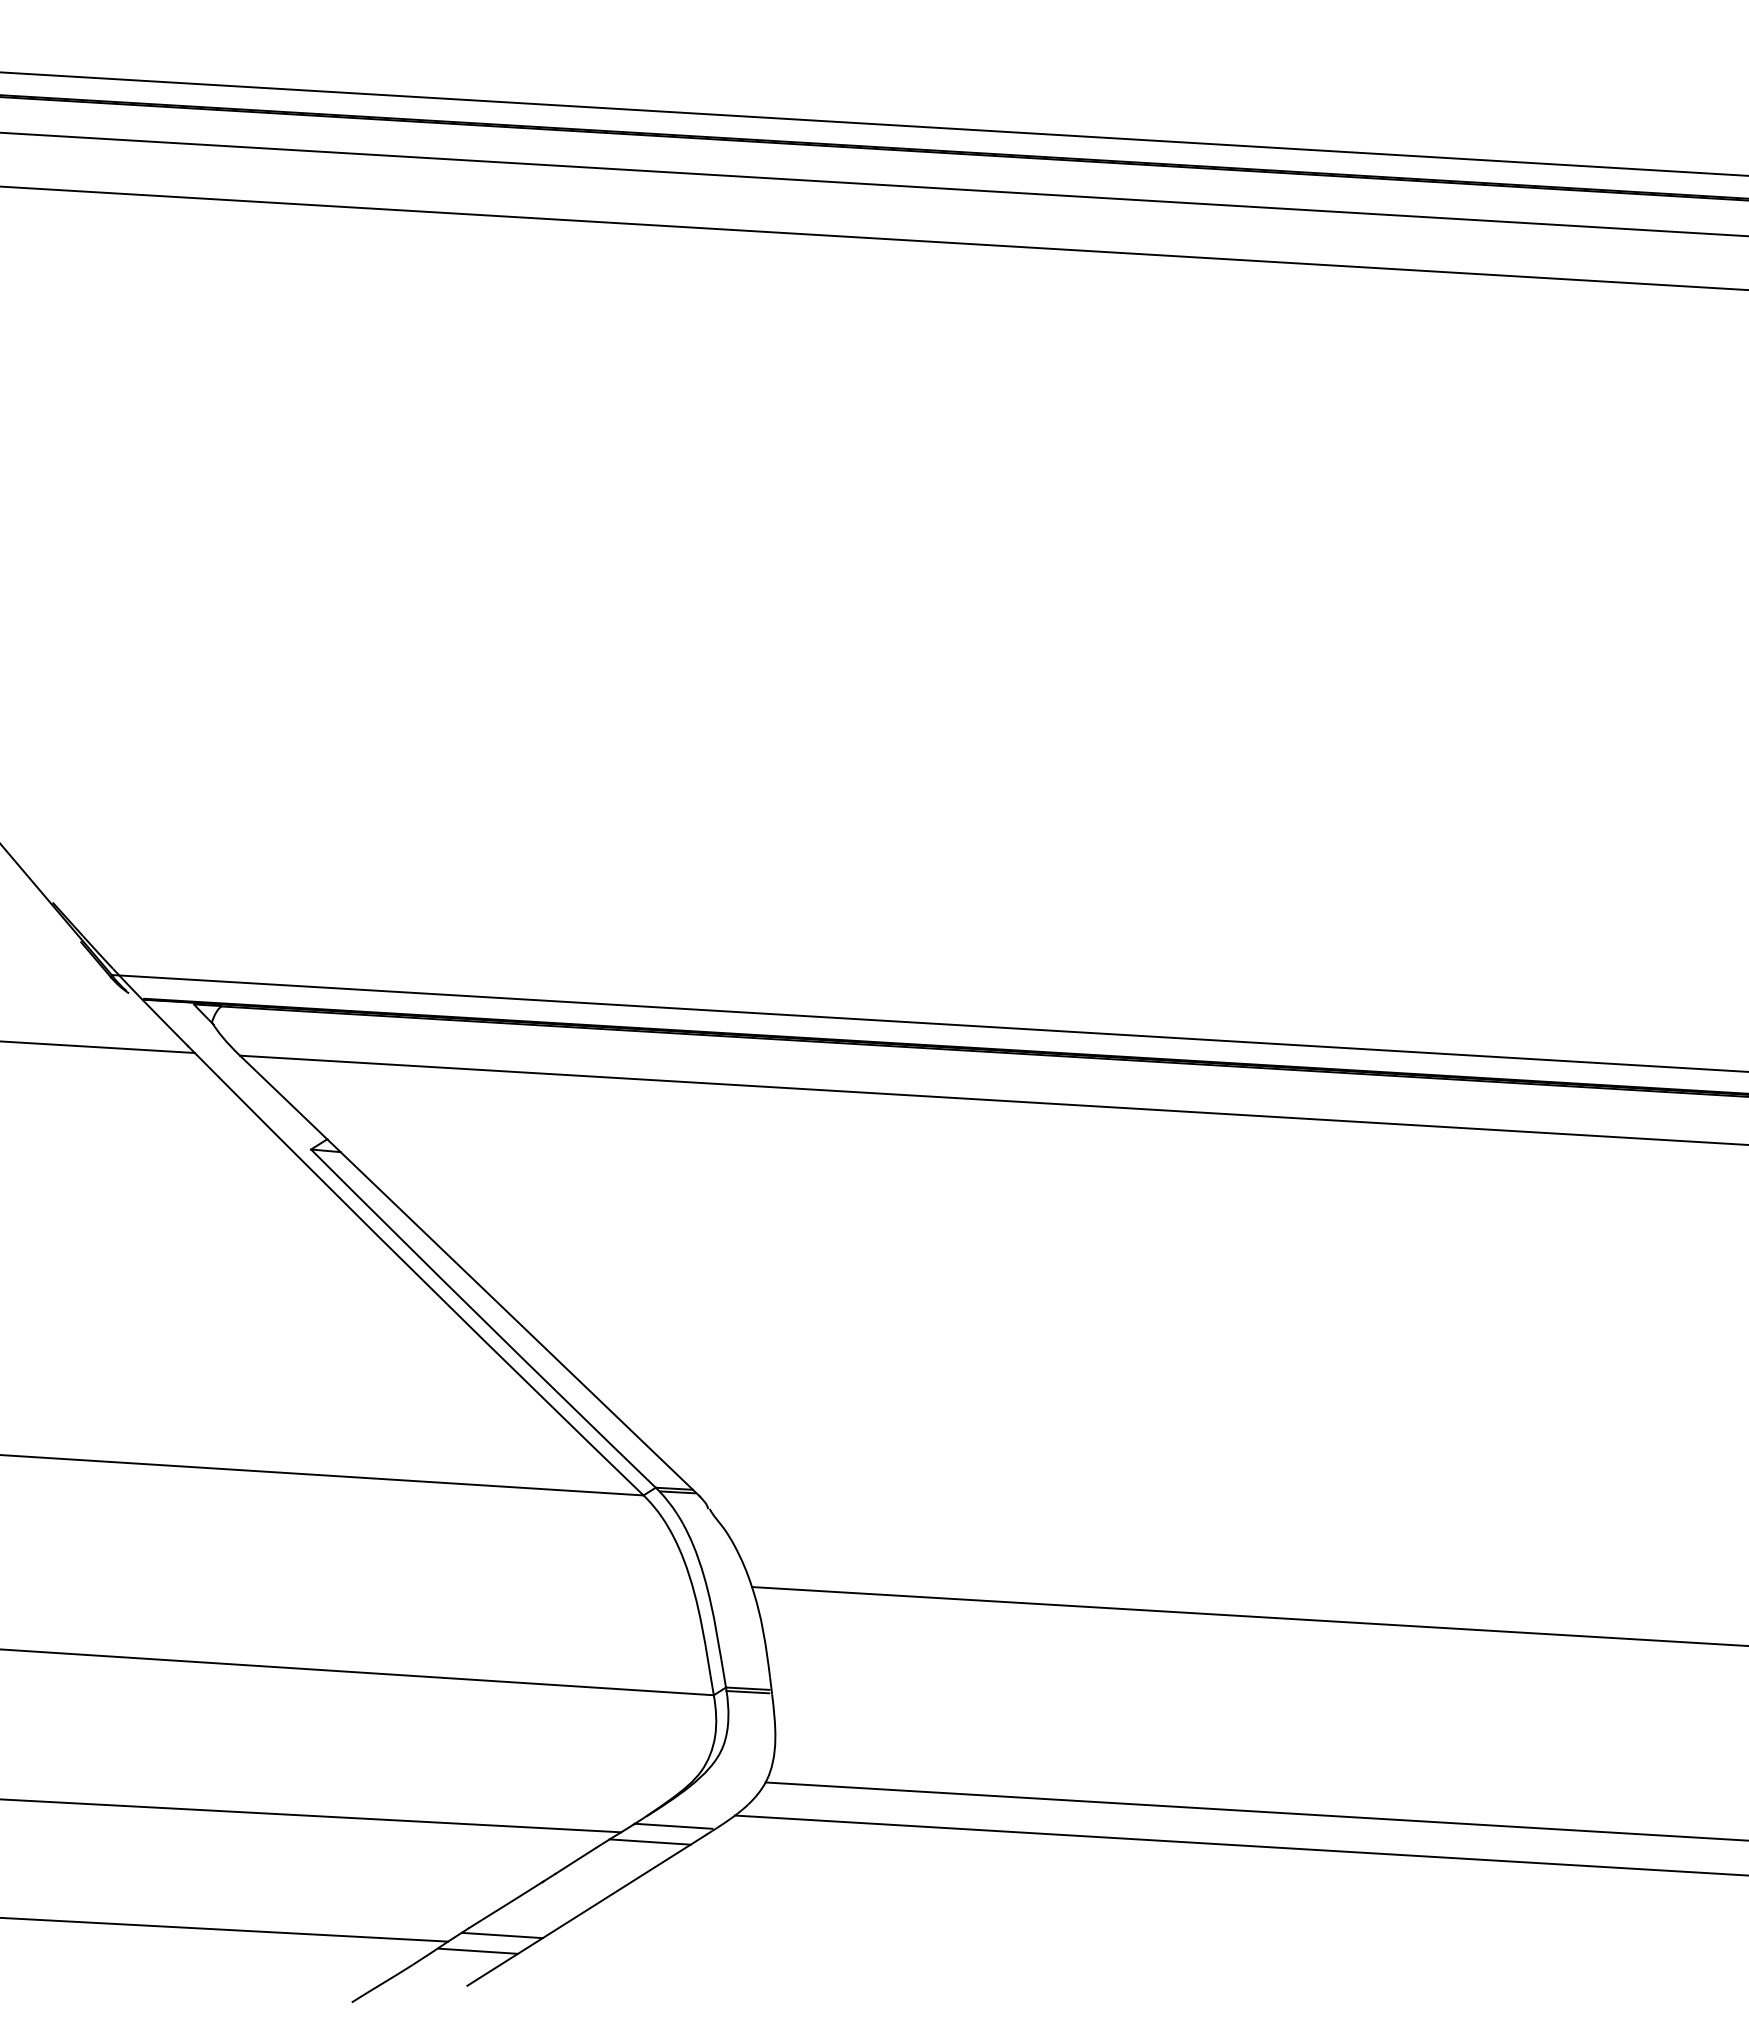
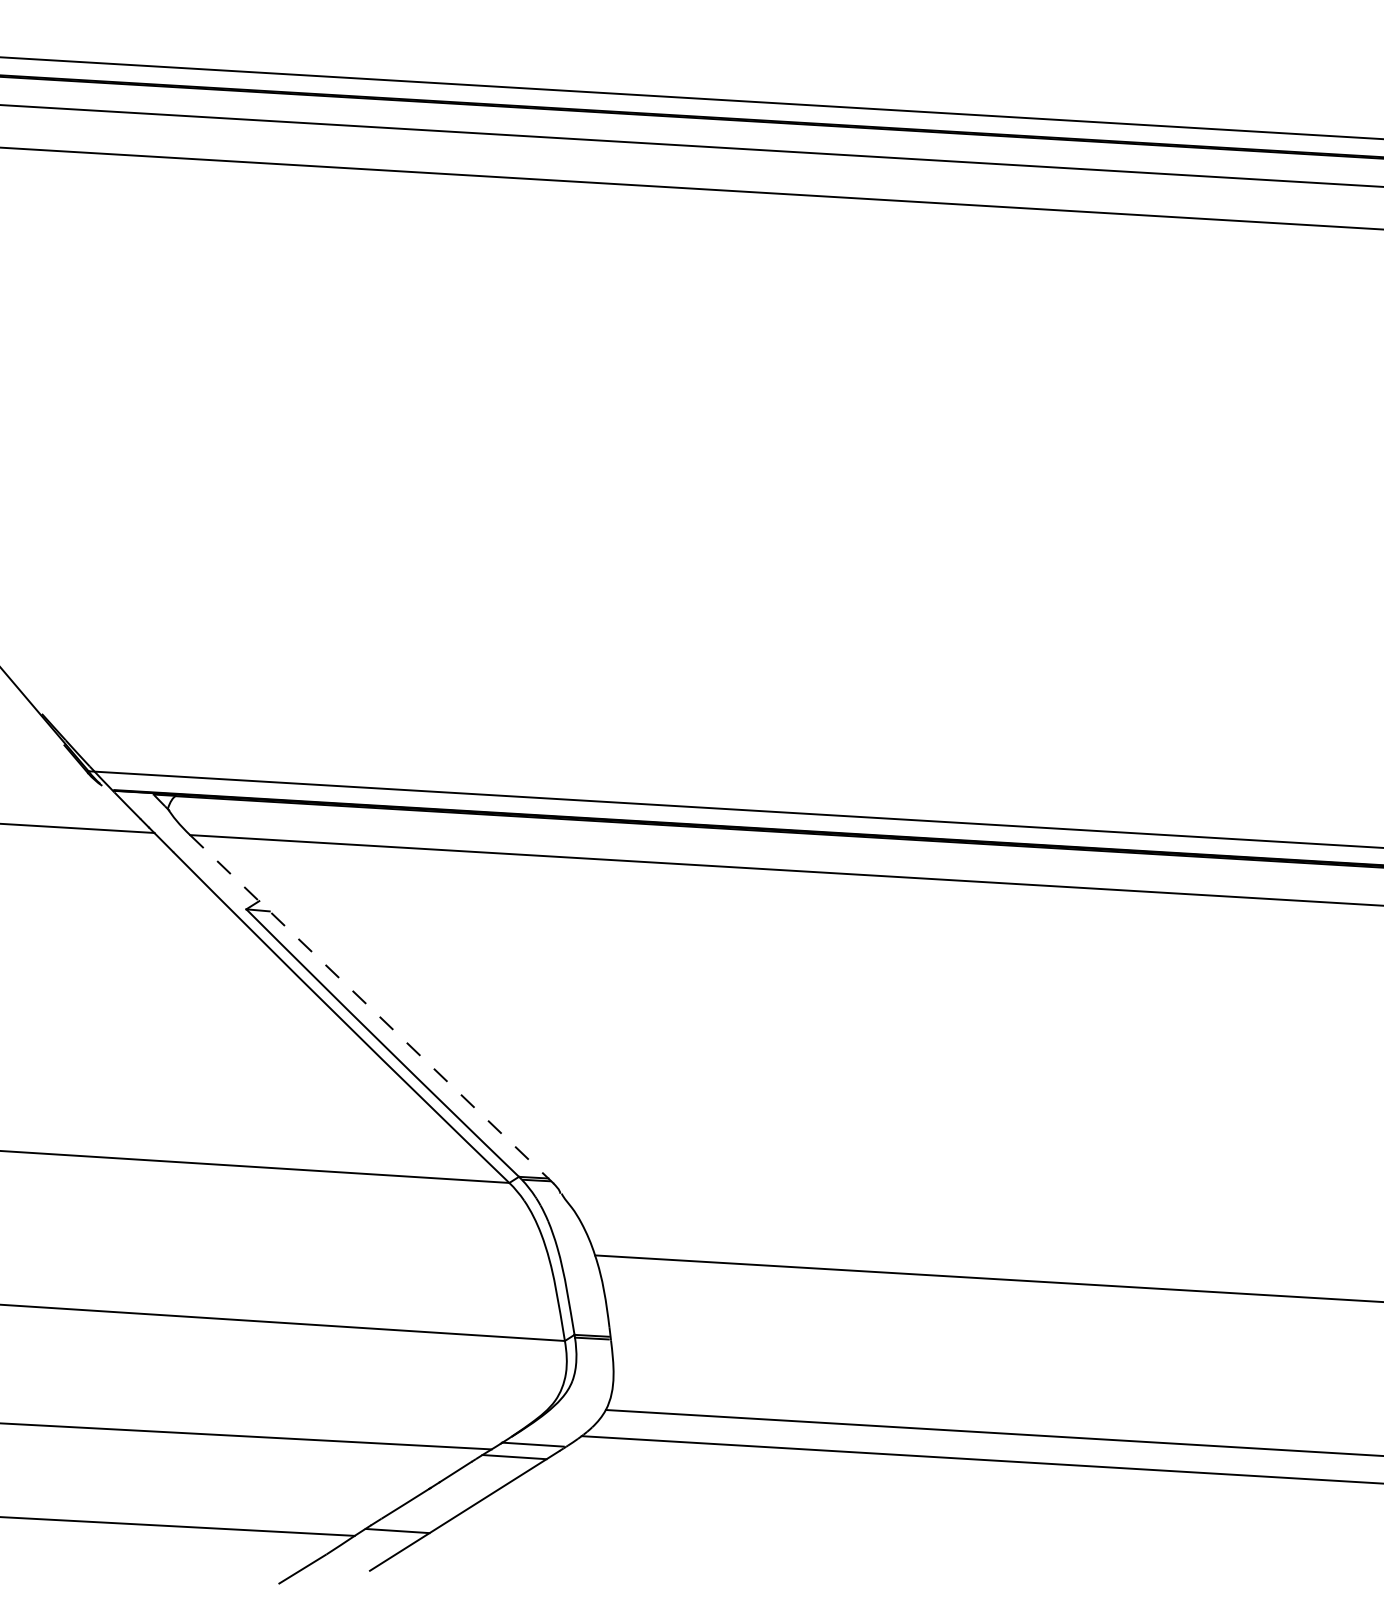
line: (470, 1276) -> (372, 1009), solid -> dashed
line: (477, 1950) -> (377, 1542), removed

